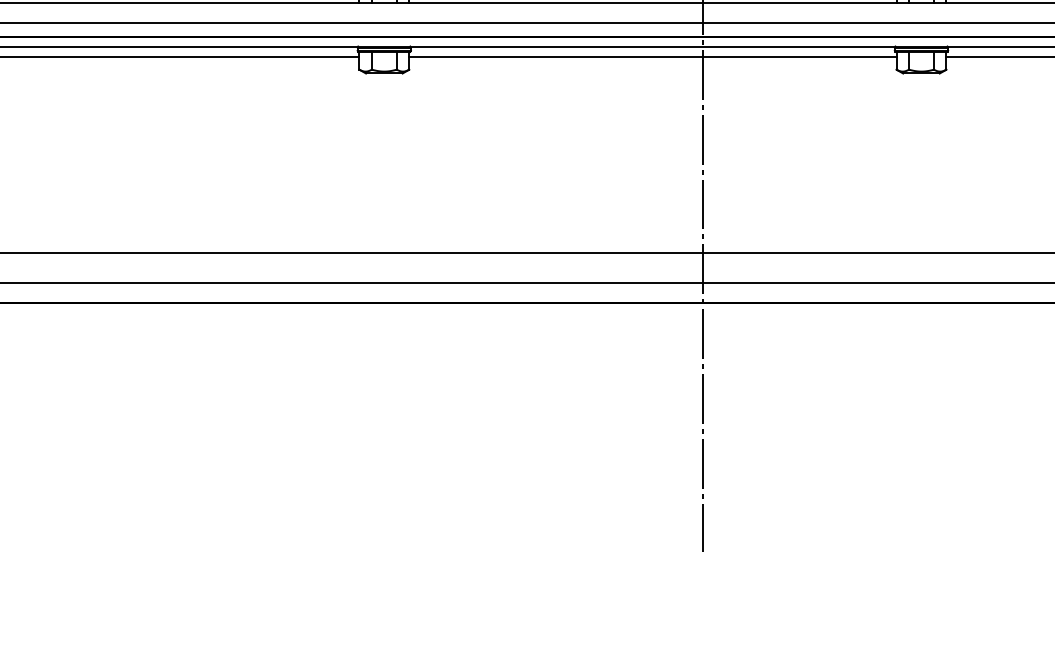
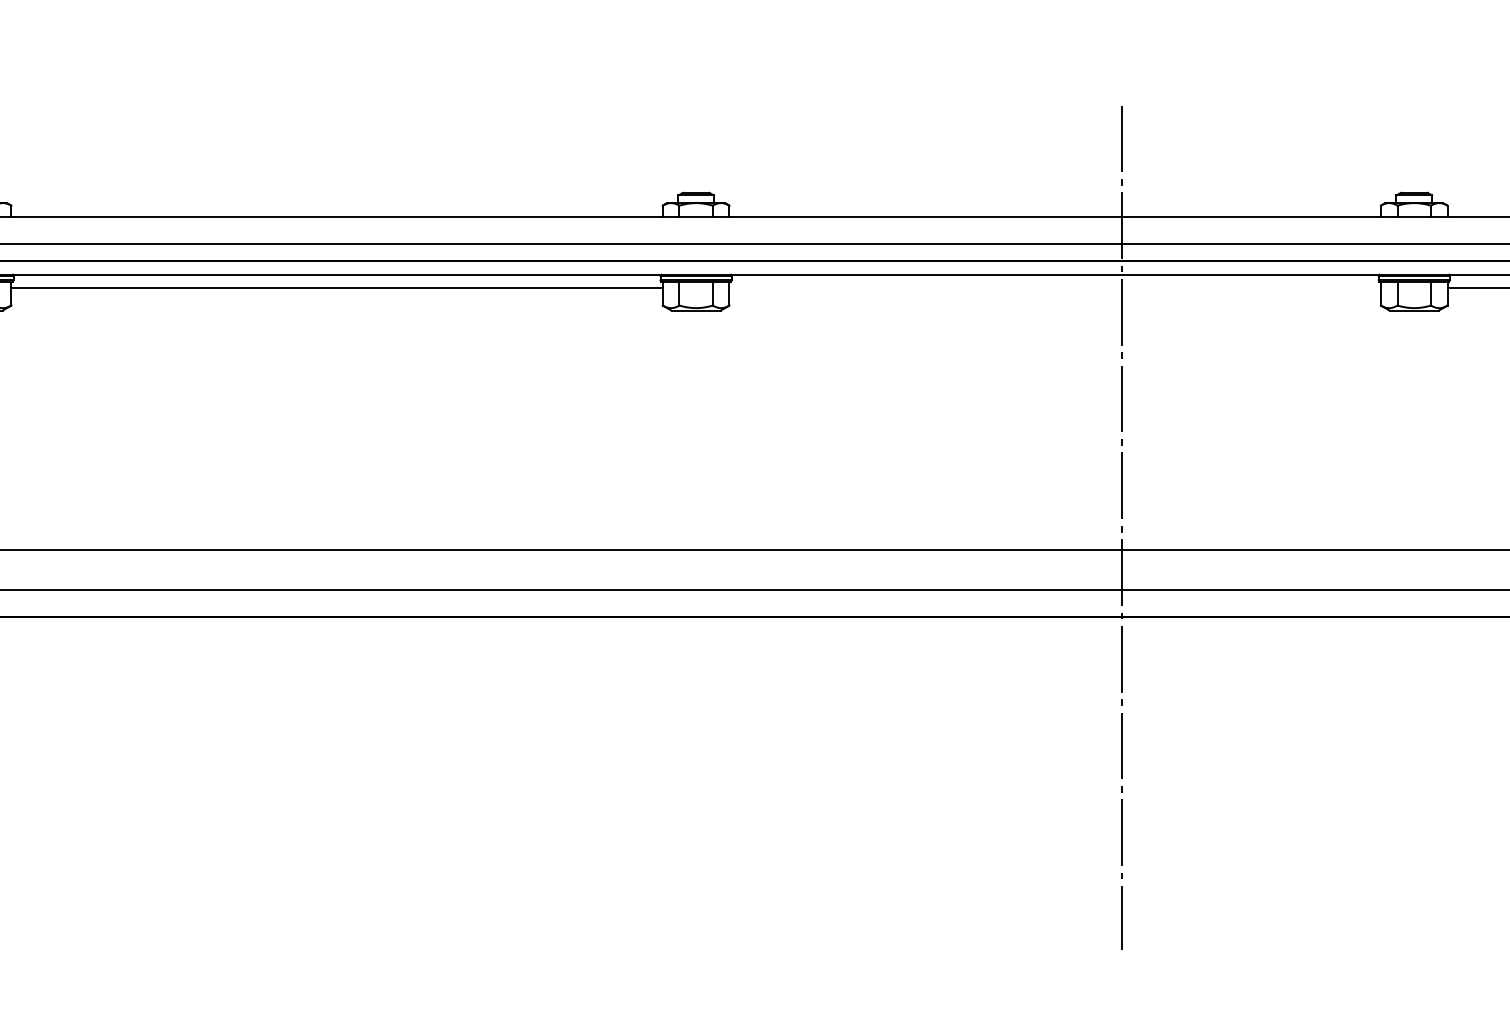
line: (652, 56) -> (1054, 288), removed

